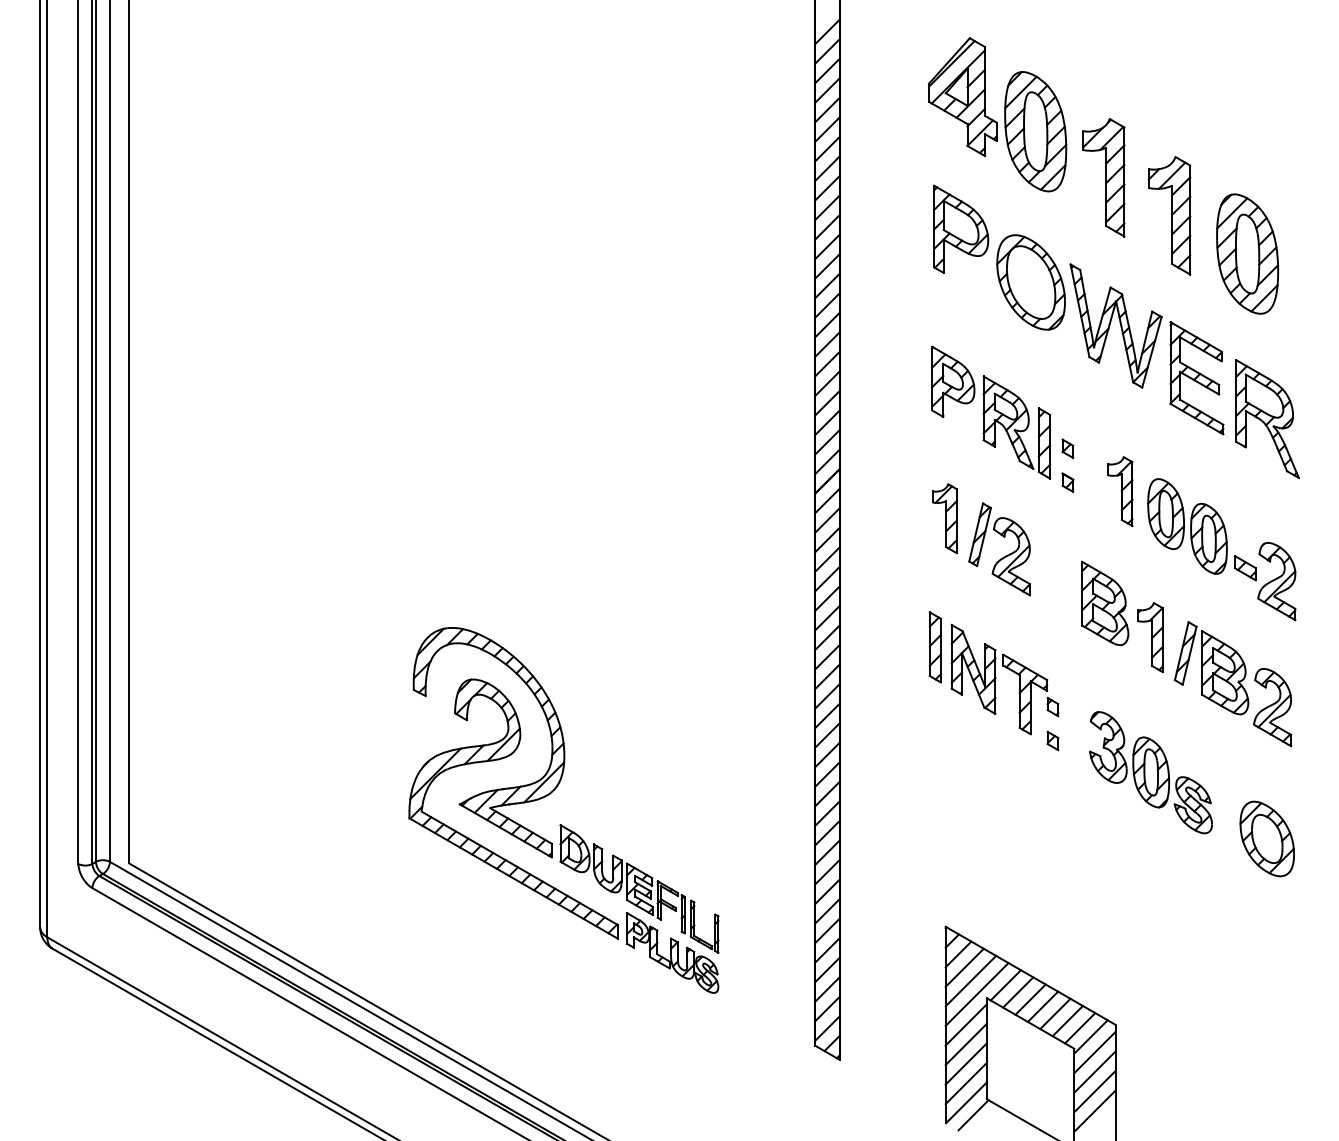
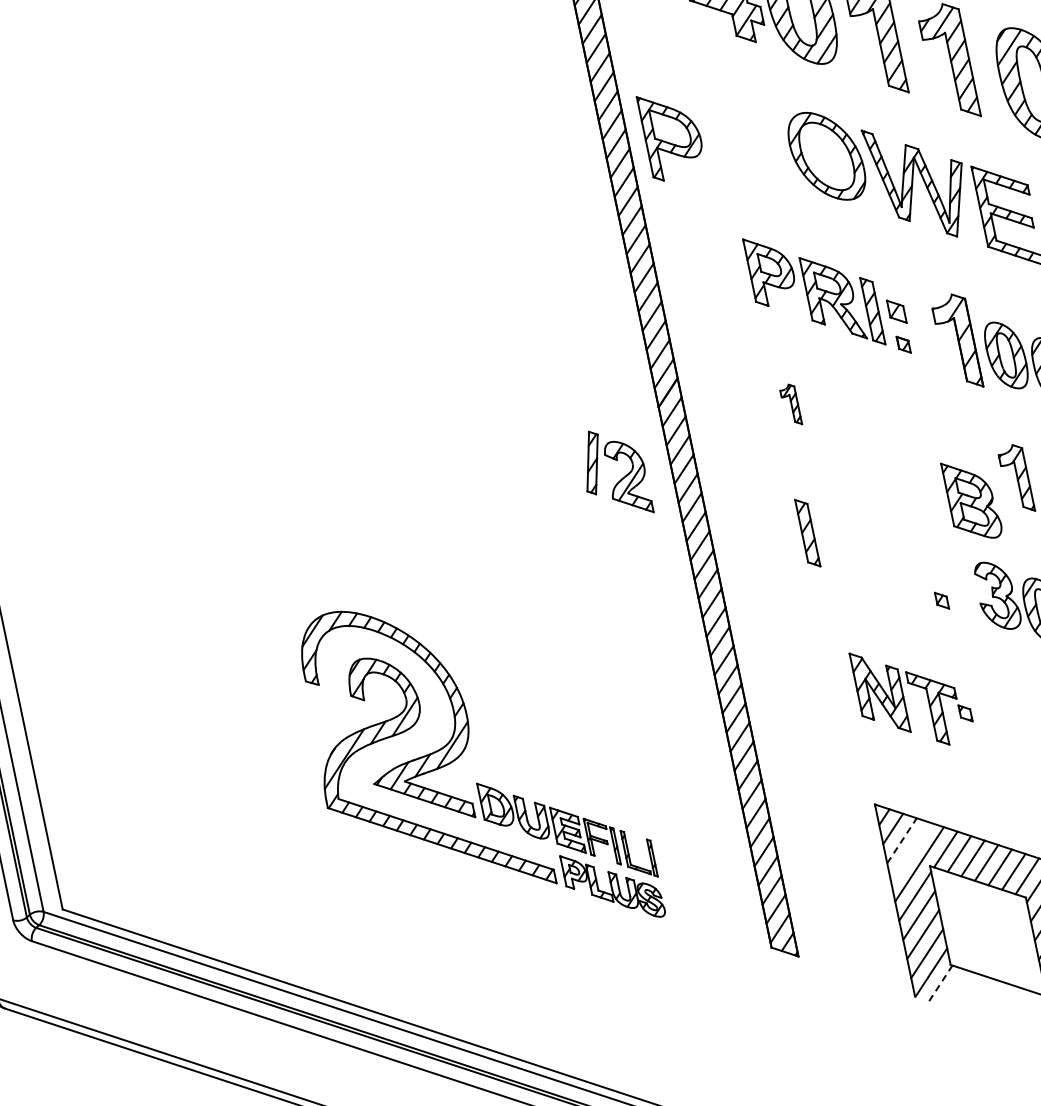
part: (961, 228) -> (672, 133), moved
part: (1067, 448) -> (896, 311), size x1.4
part: (1120, 491) -> (957, 342), size x1.4
part: (944, 518) -> (790, 405), size x0.6
part: (1005, 555) -> (621, 478), moved
part: (1105, 603) -> (972, 499), moved
part: (996, 678) -> (904, 696), moved
line: (964, 967) -> (901, 840), solid -> dashed
line: (970, 980) -> (910, 852), removed
line: (973, 1114) -> (940, 982), solid -> dashed

